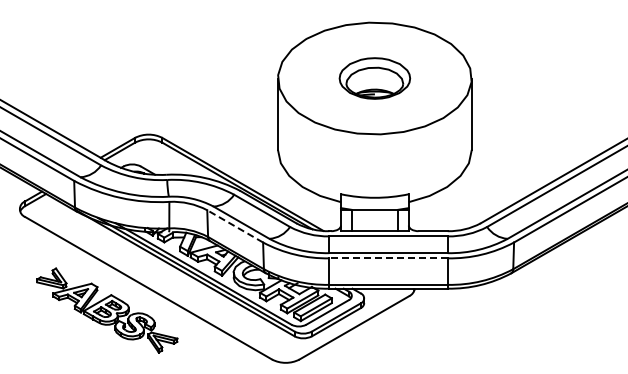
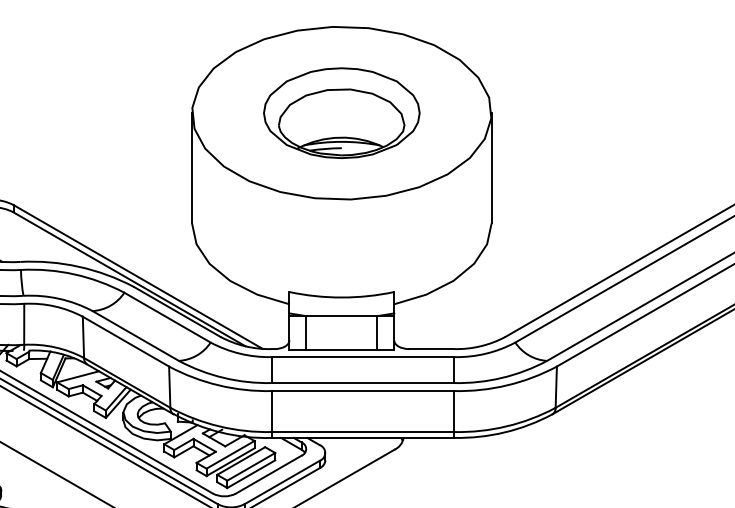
part: (374, 78) -> (341, 113), size x1.43
line: (234, 226) -> (124, 341), dashed -> solid
line: (388, 258) -> (362, 391), dashed -> solid

